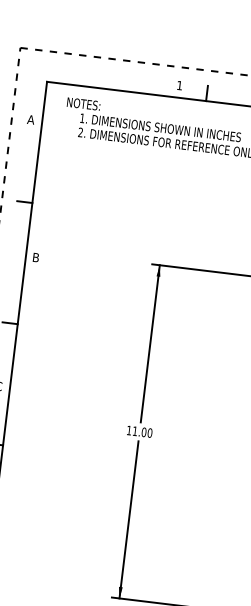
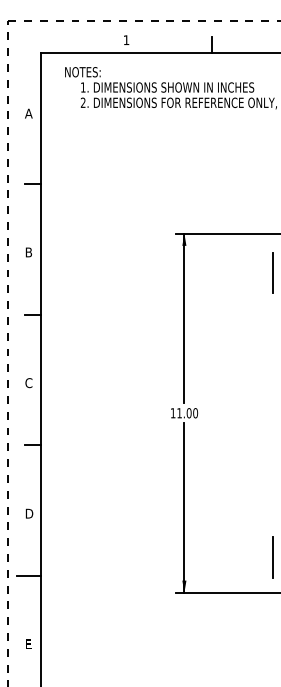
text: (179, 84) -> (126, 39), moved
text: (30, 119) -> (28, 113), moved
text: (35, 257) -> (28, 252), moved
line: (237, 311) -> (272, 272), added
line: (205, 575) -> (272, 557), added

